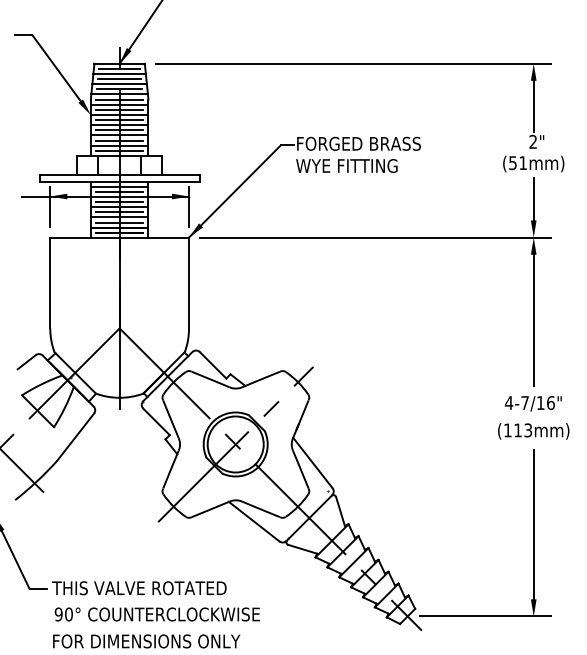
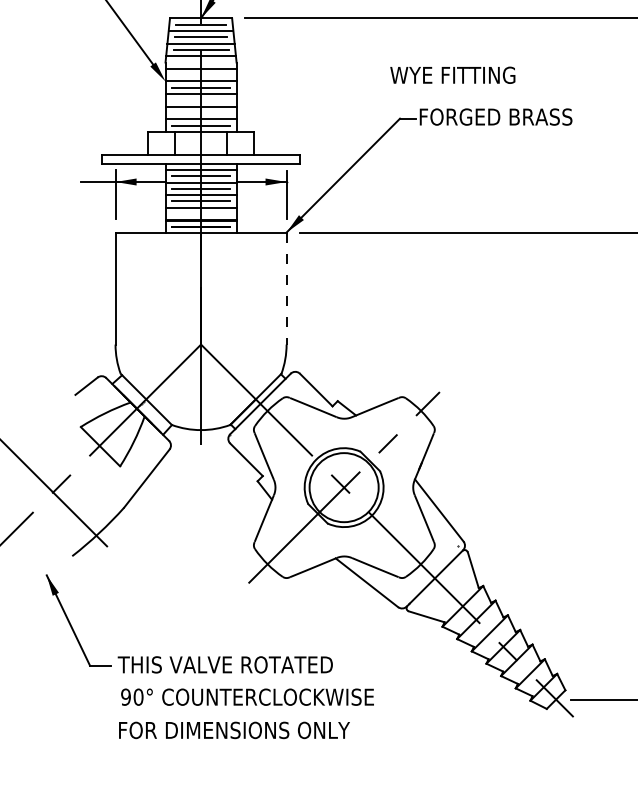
line: (119, 99) -> (200, 62), removed
line: (119, 109) -> (200, 74), removed
line: (119, 130) -> (200, 100), removed
line: (119, 140) -> (200, 112), removed
text: (346, 165) -> (452, 74), moved
line: (119, 222) -> (200, 214), removed
line: (189, 283) -> (287, 289), solid -> dashed

